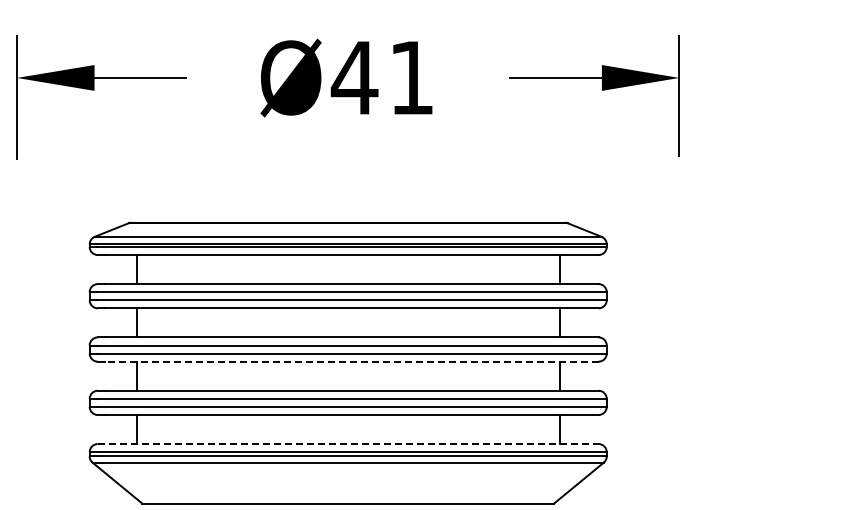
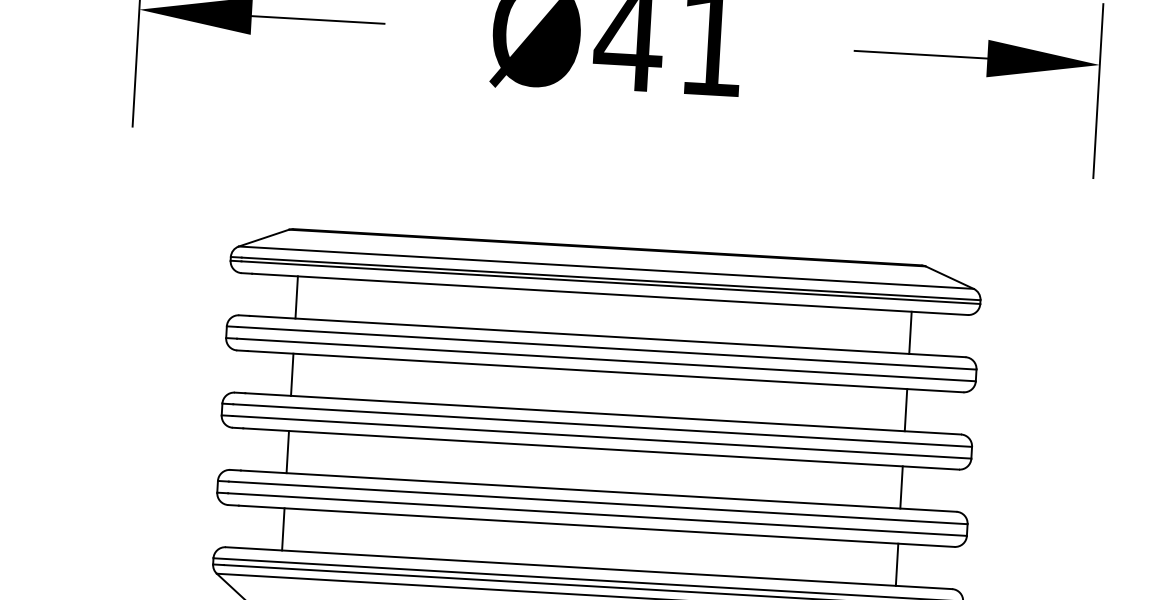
line: (351, 361) -> (600, 448), dashed -> solid
line: (348, 444) -> (589, 568), dashed -> solid

